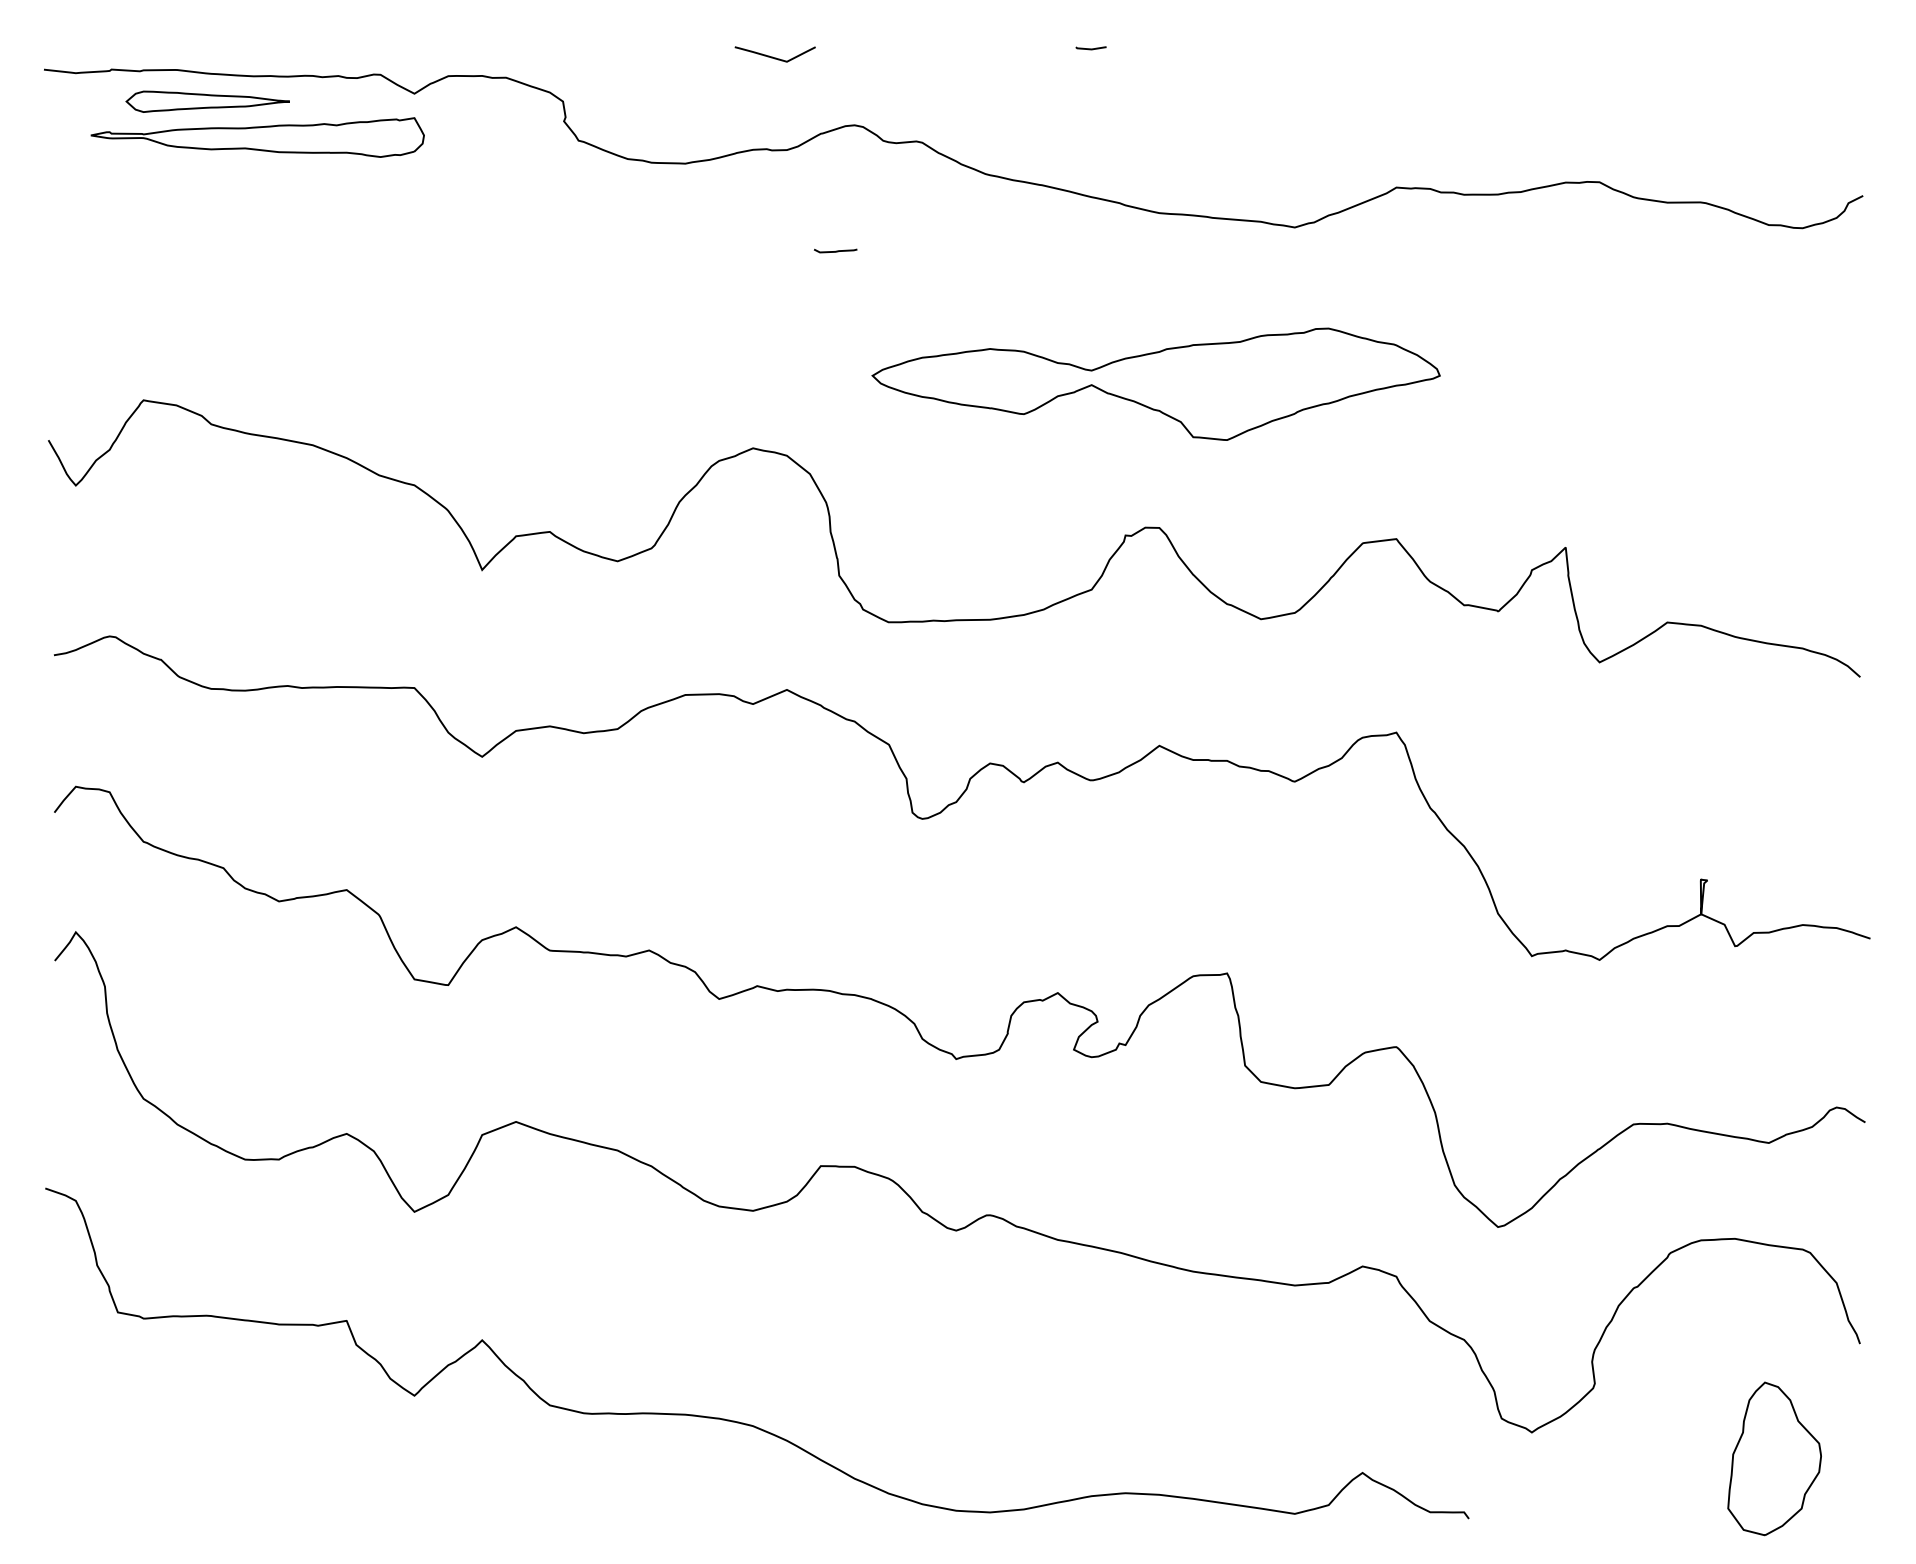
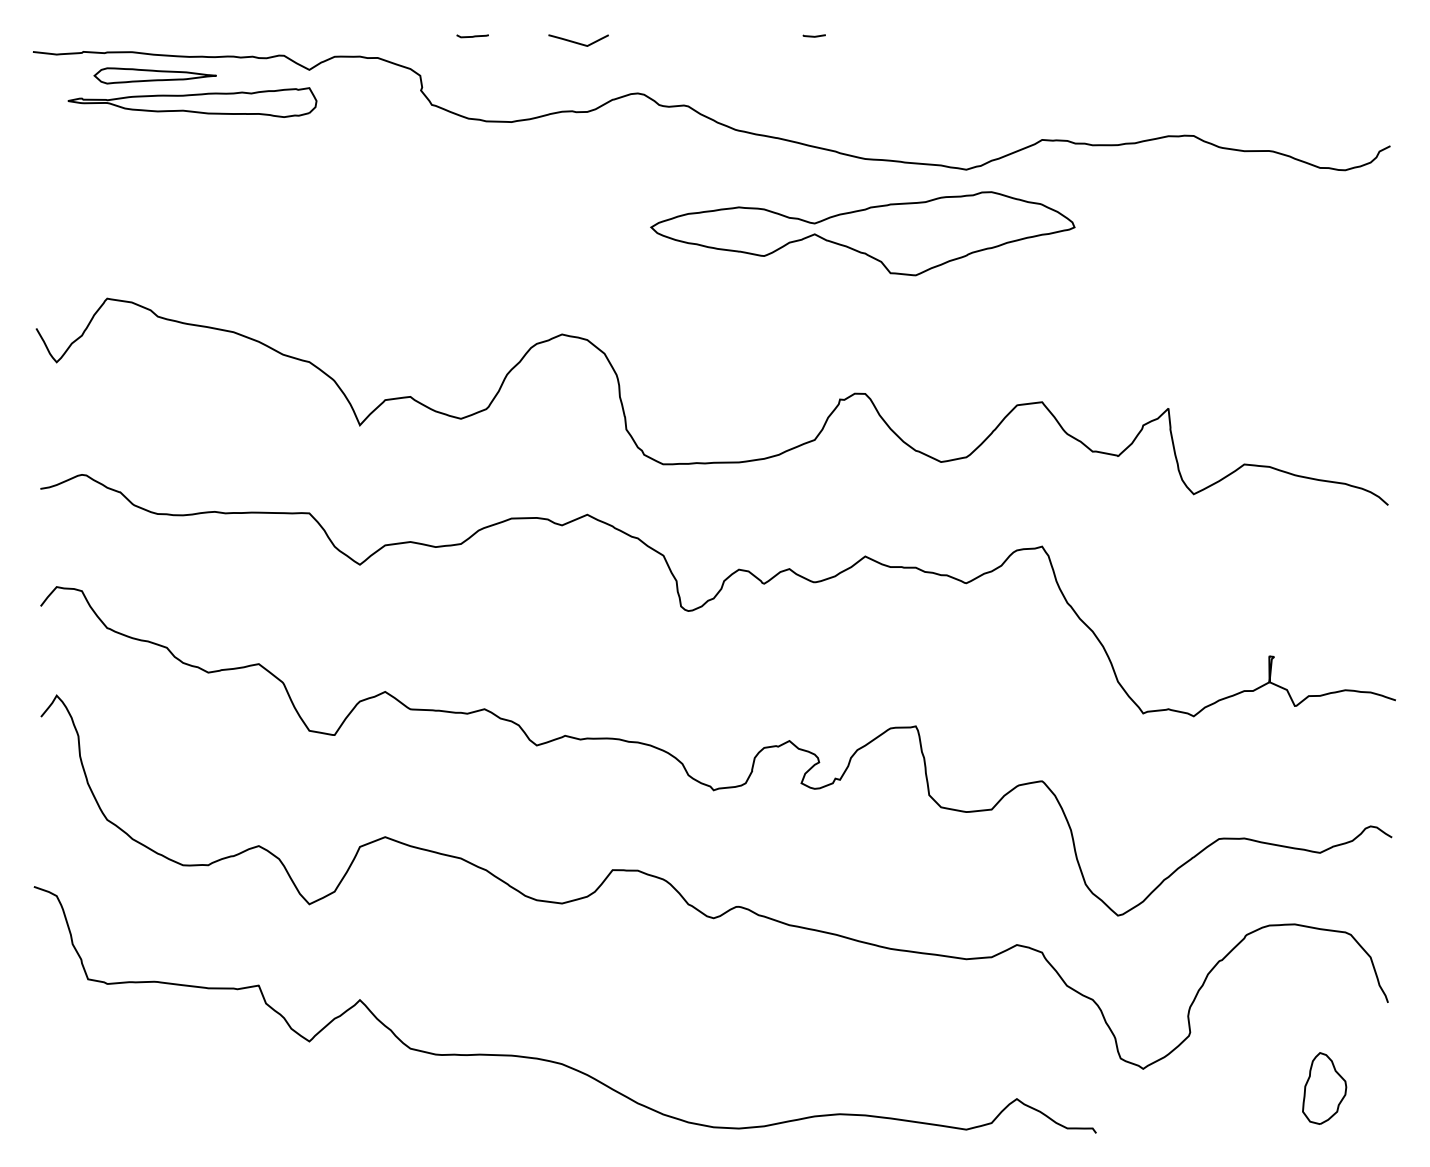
curve: (835, 251) -> (472, 36), moved
part: (1155, 383) -> (862, 233), moved
part: (1774, 1458) -> (1324, 1088), size x0.62

